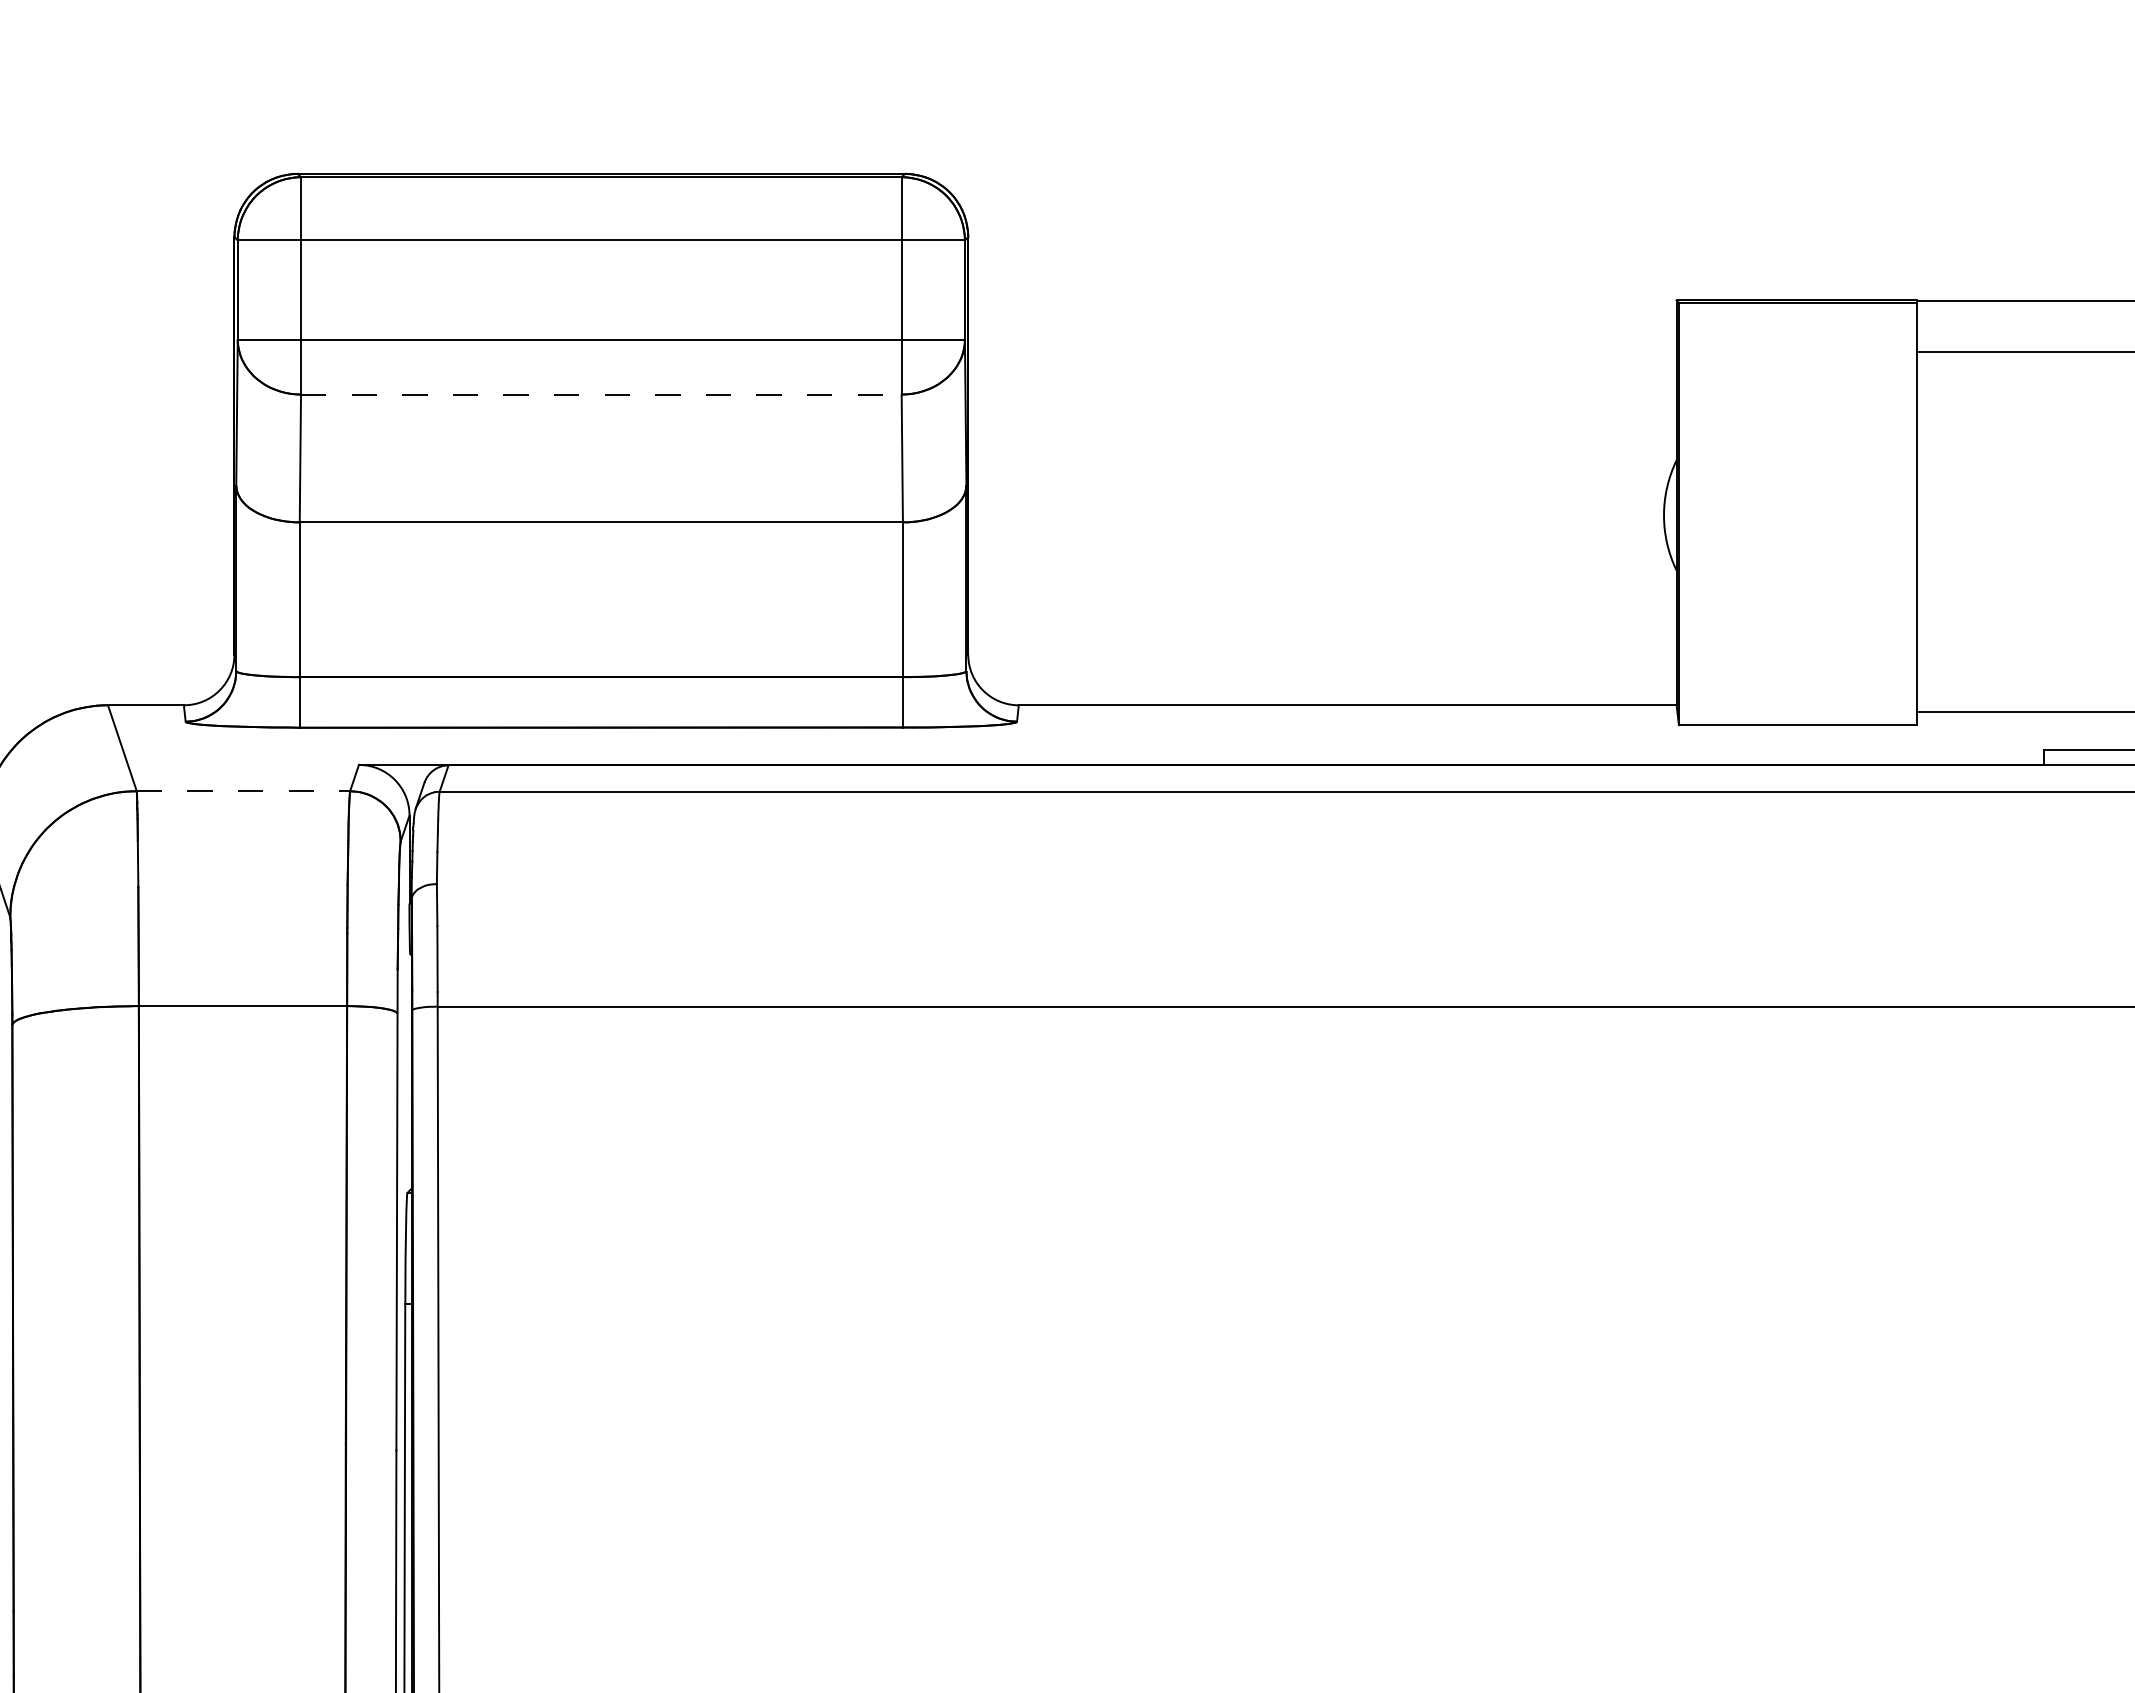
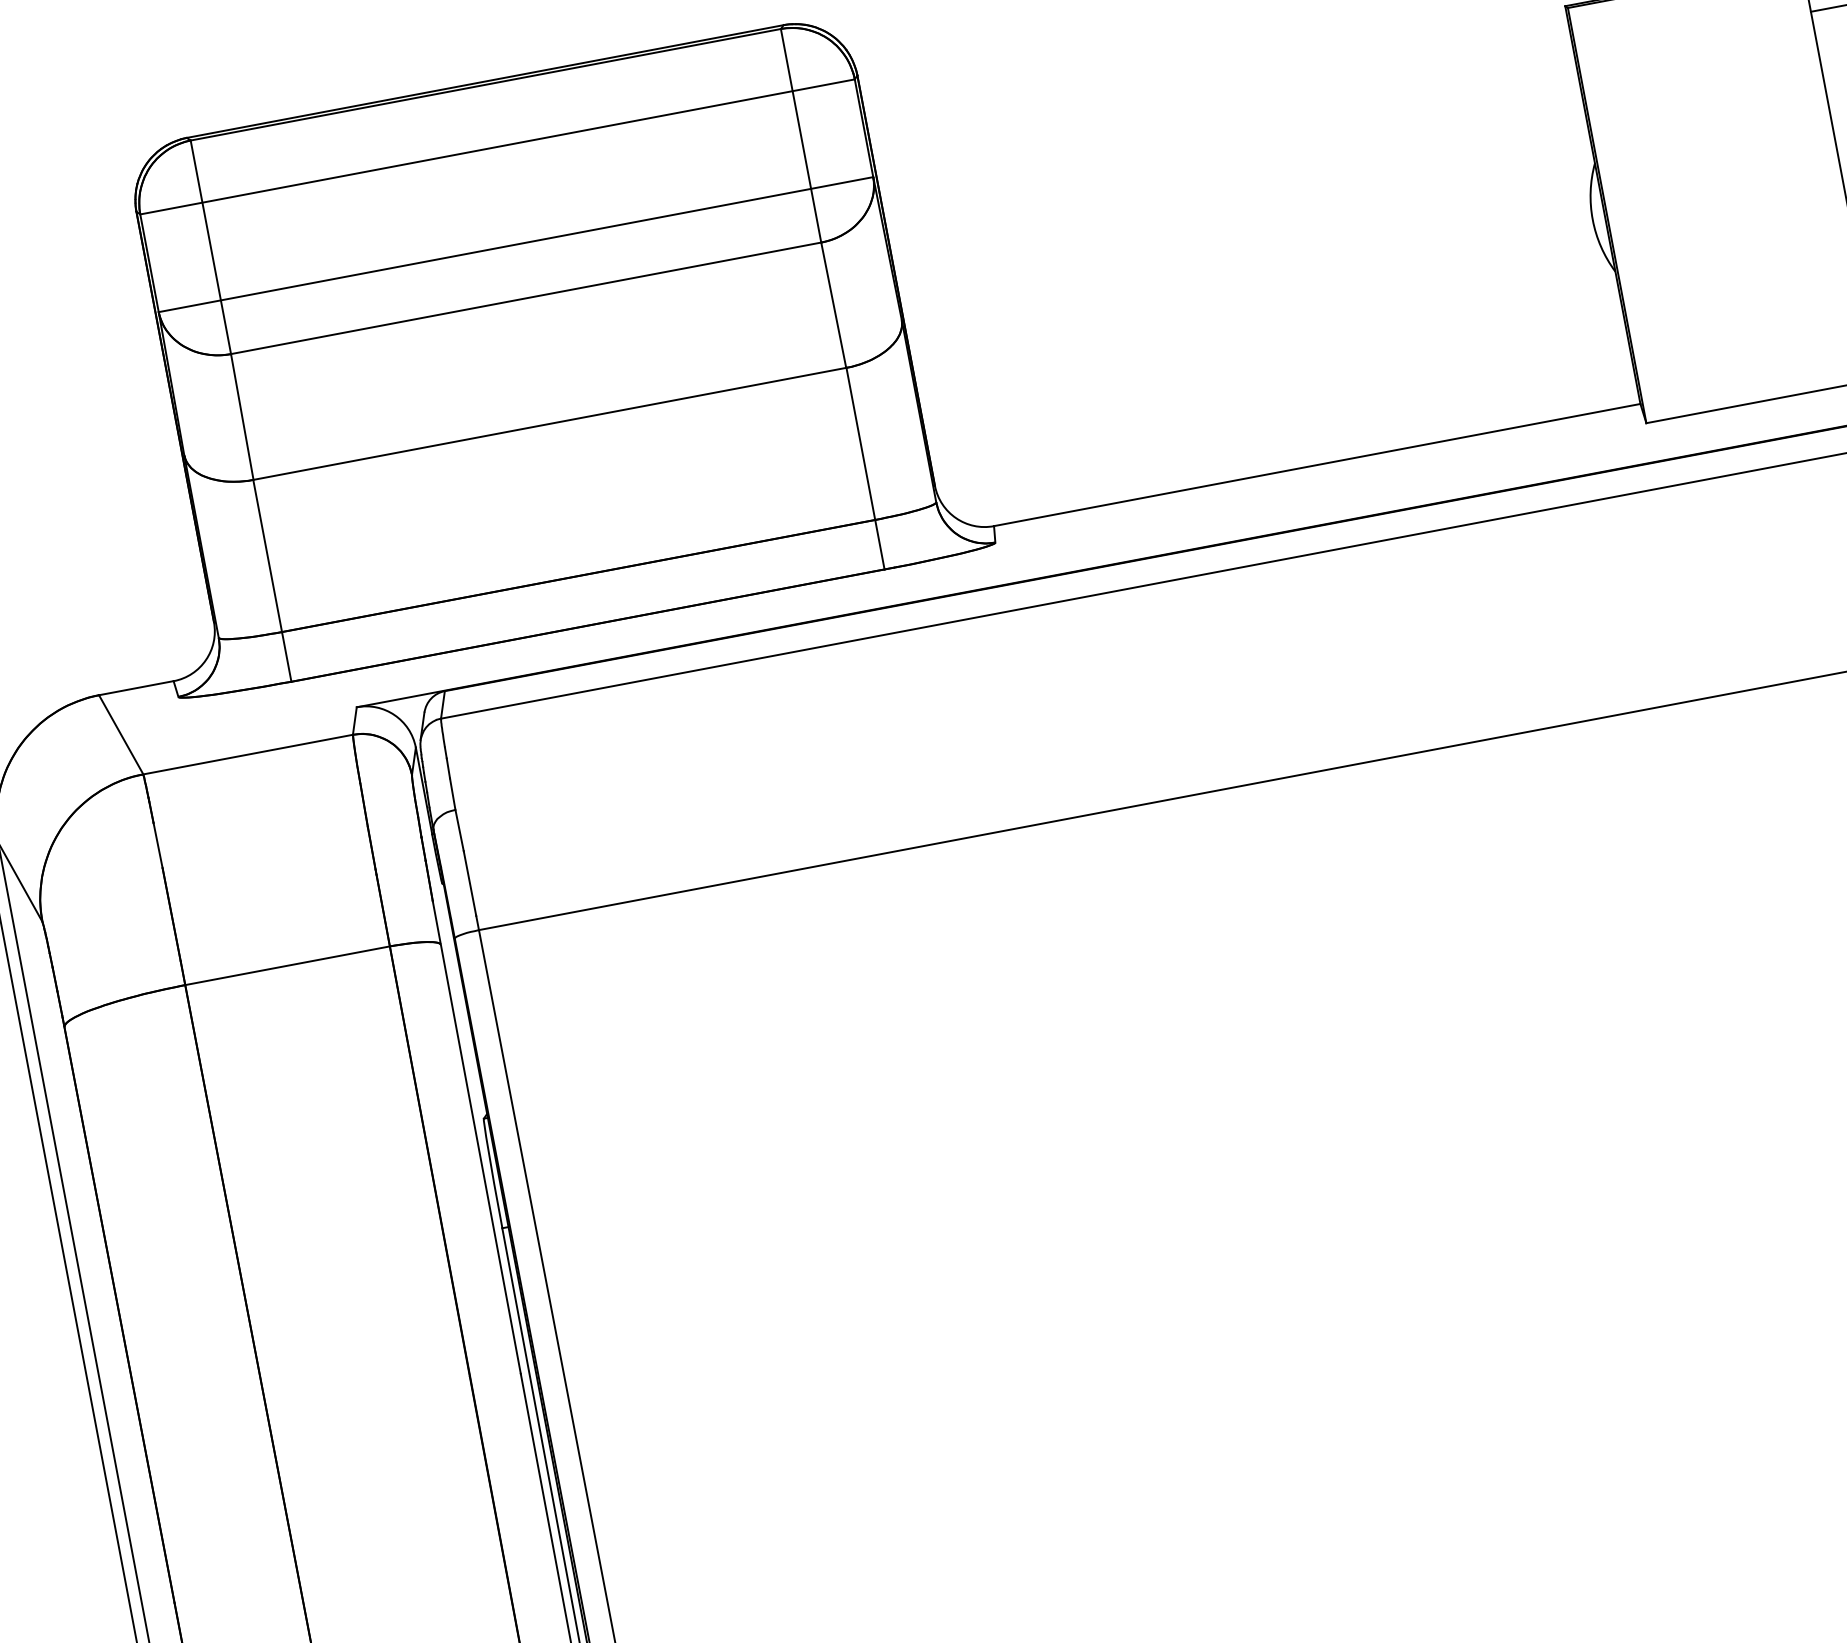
line: (601, 394) -> (526, 298), dashed -> solid
line: (243, 791) -> (248, 754), dashed -> solid

